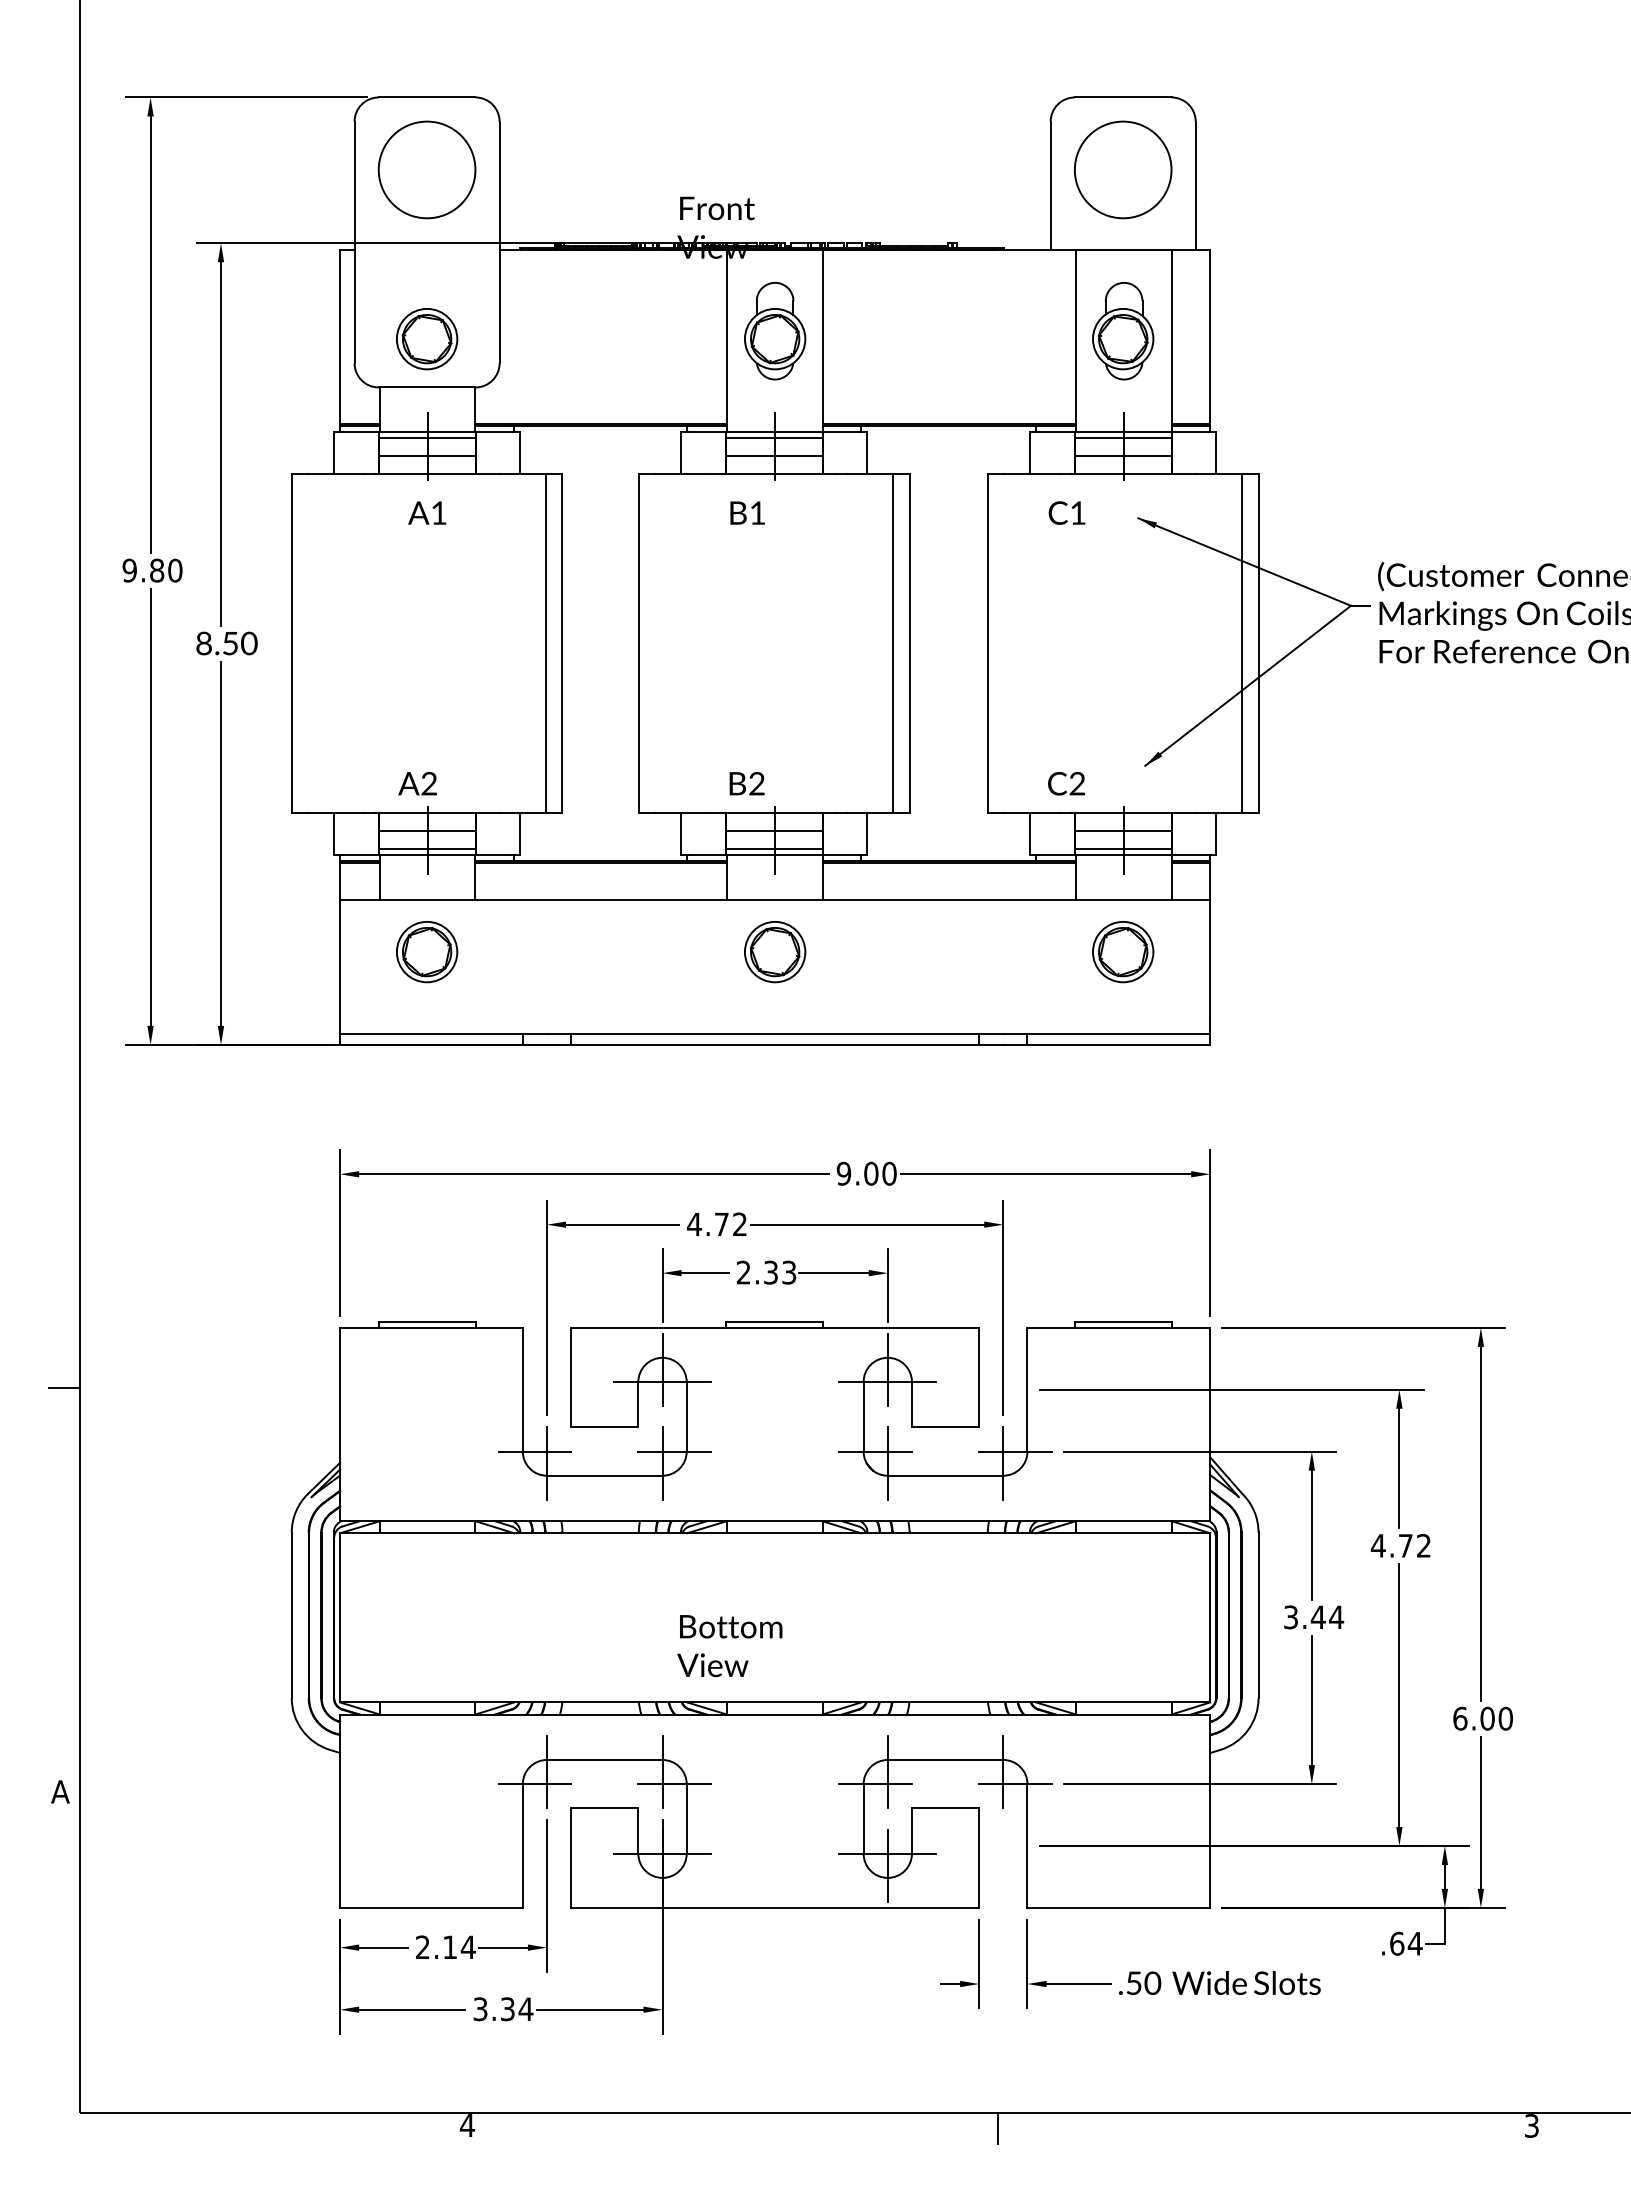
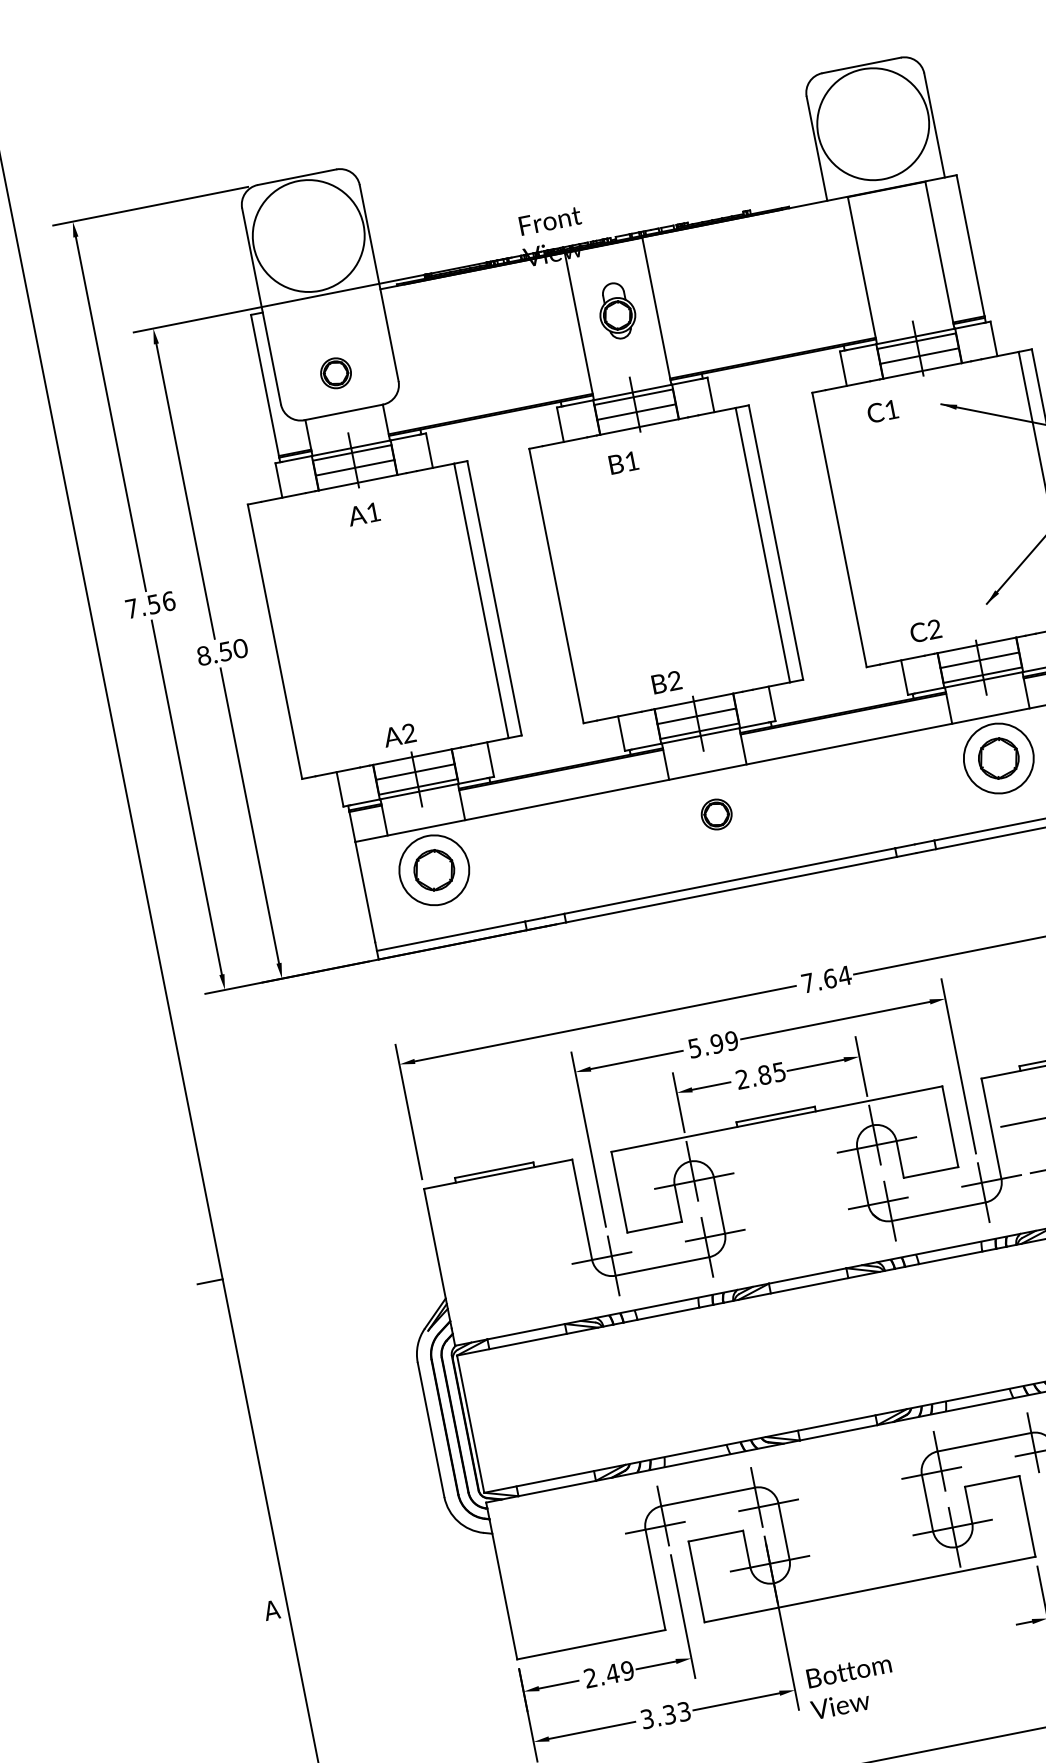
circle: (426, 169) -> (308, 235), size x1.4
circle: (1122, 169) -> (872, 124), size x1.4
part: (775, 331) -> (617, 311), size x0.7
part: (1123, 331) -> (899, 255), removed
part: (427, 339) -> (336, 373), size x0.6
text: (152, 570) -> (150, 604), 9.80 -> 7.56
circle: (426, 951) -> (433, 869), size x1.4
circle: (1122, 951) -> (998, 758), size x1.4
part: (775, 952) -> (716, 814), size x0.6
text: (866, 1173) -> (826, 979), 9.00 -> 7.64
text: (716, 1224) -> (712, 1044), 4.72 -> 5.99
text: (780, 1272) -> (772, 1073), 2.33 -> 2.85
text: (729, 1646) -> (850, 1687), moved
text: (458, 1947) -> (619, 1672), 2.14 -> 2.49
text: (525, 2009) -> (683, 1712), 3.34 -> 3.33

